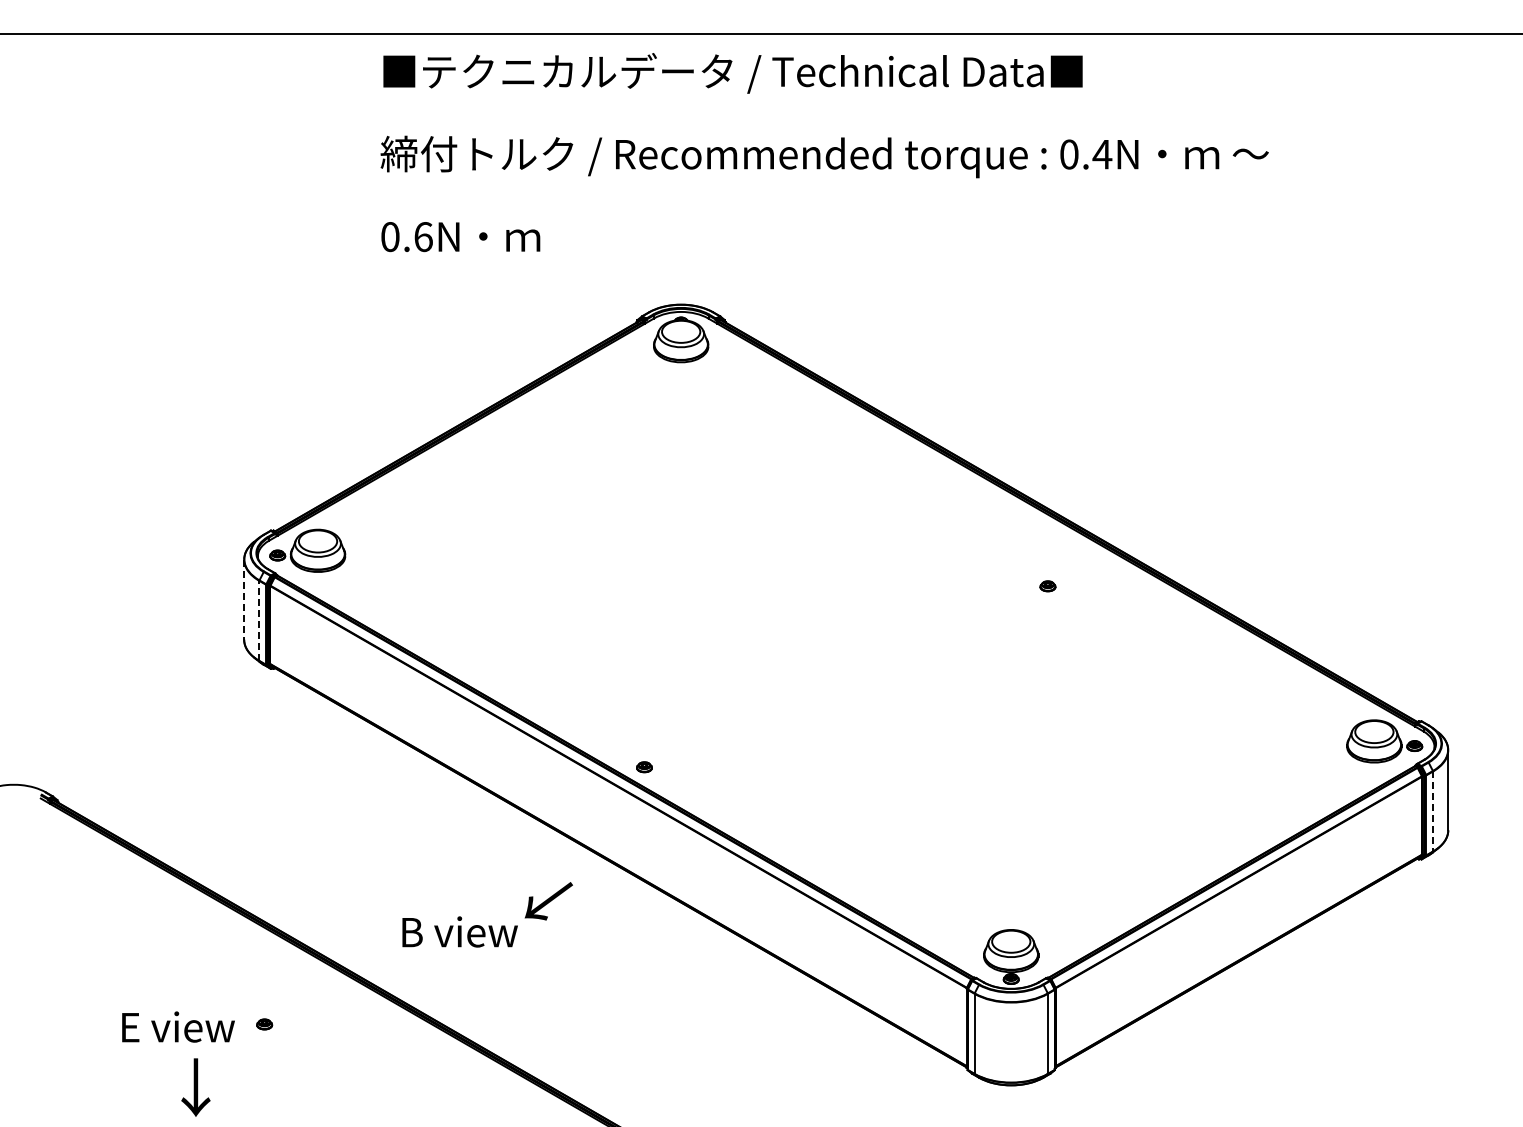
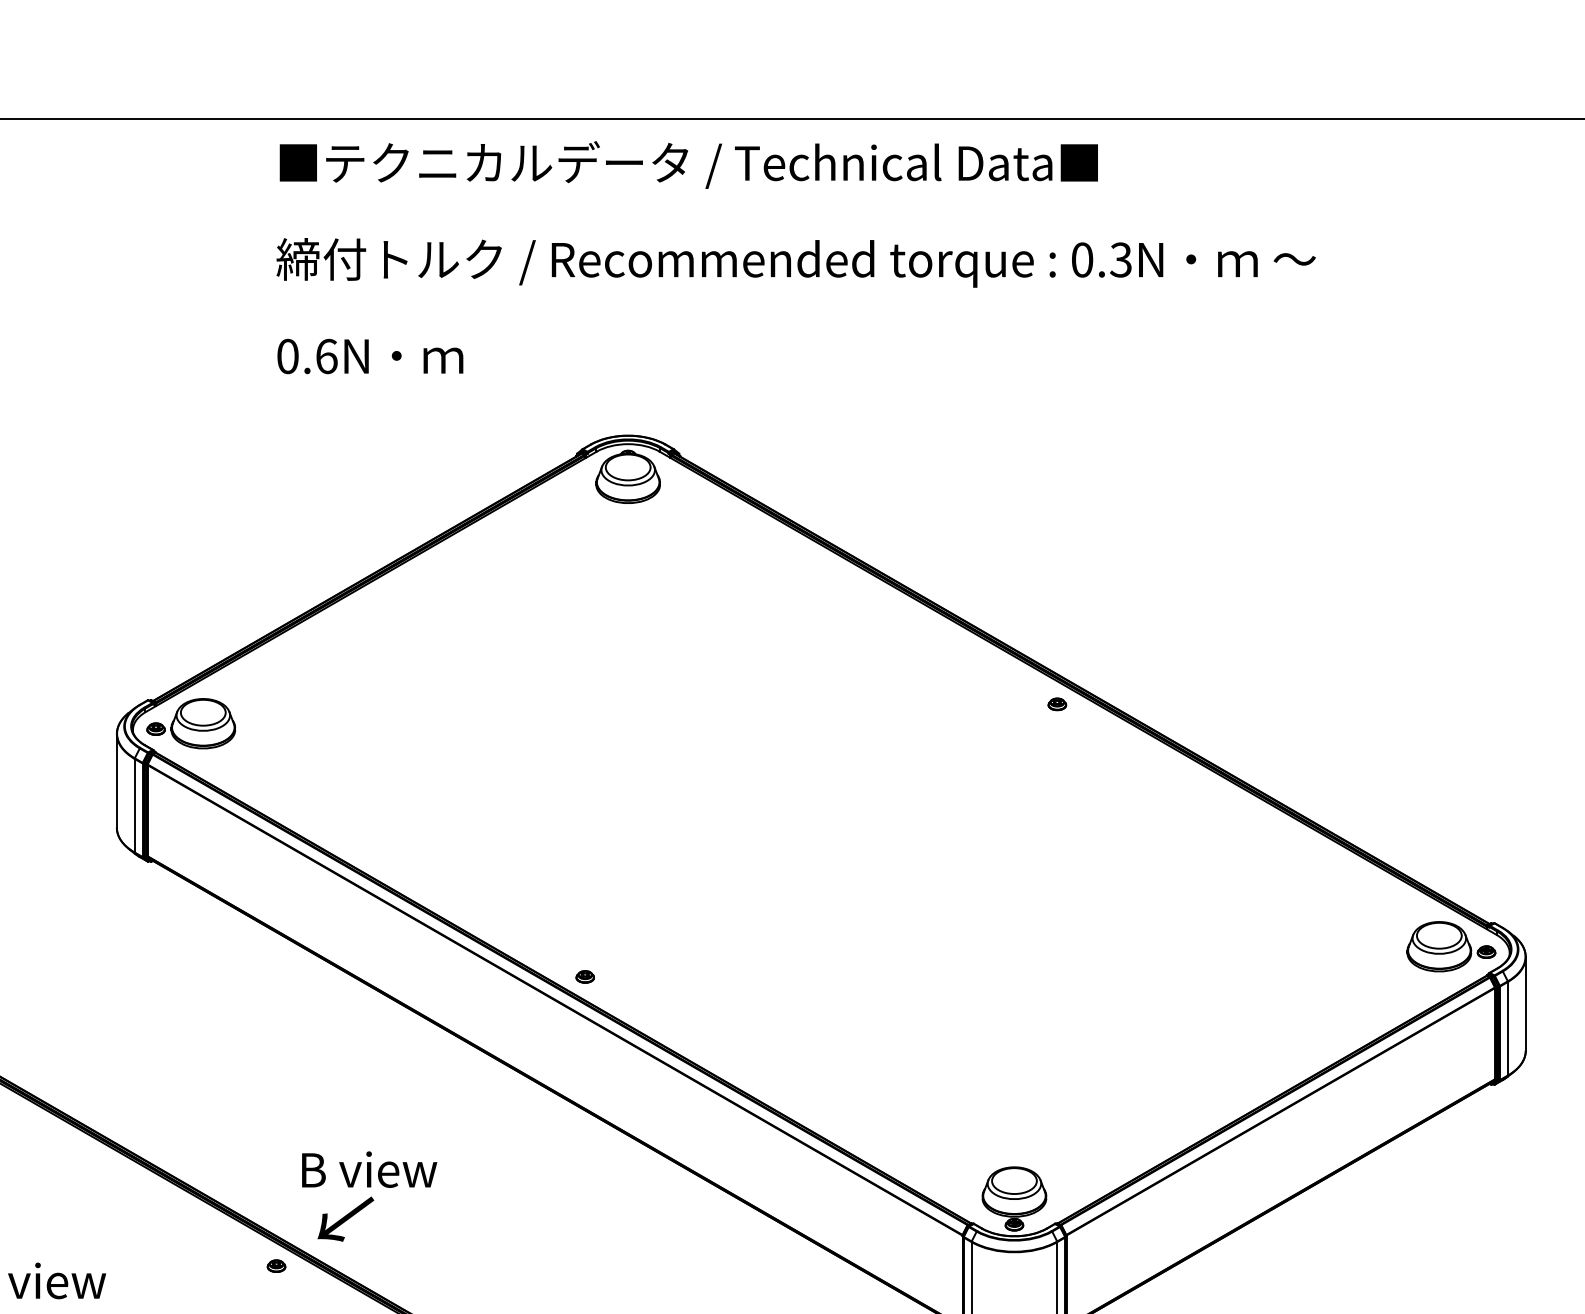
text: (1102, 154) -> (1121, 259), 0.4N -> 0.3N
part: (1047, 586) -> (1056, 704), moved
line: (244, 600) -> (117, 781), dashed -> solid
line: (259, 620) -> (134, 805), dashed -> solid
line: (1433, 811) -> (1508, 1028), dashed -> solid
text: (548, 901) -> (345, 1219), moved
part: (264, 1024) -> (276, 1266), moved

